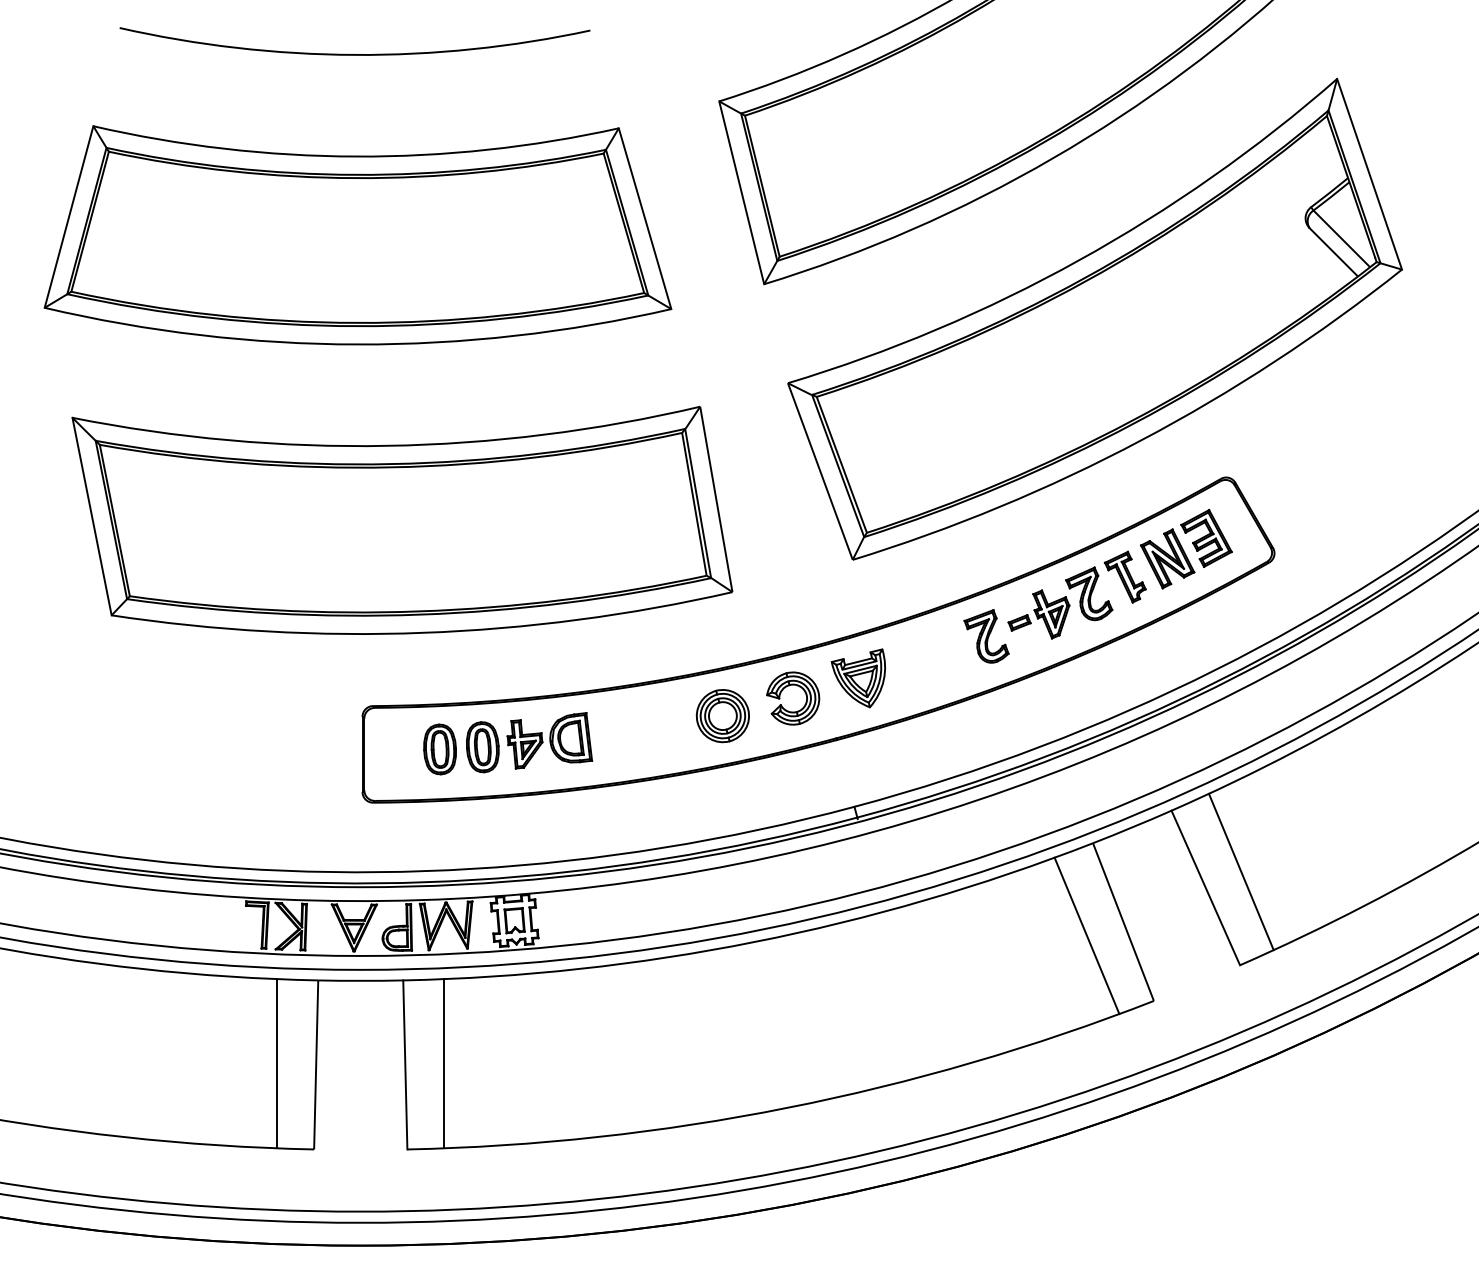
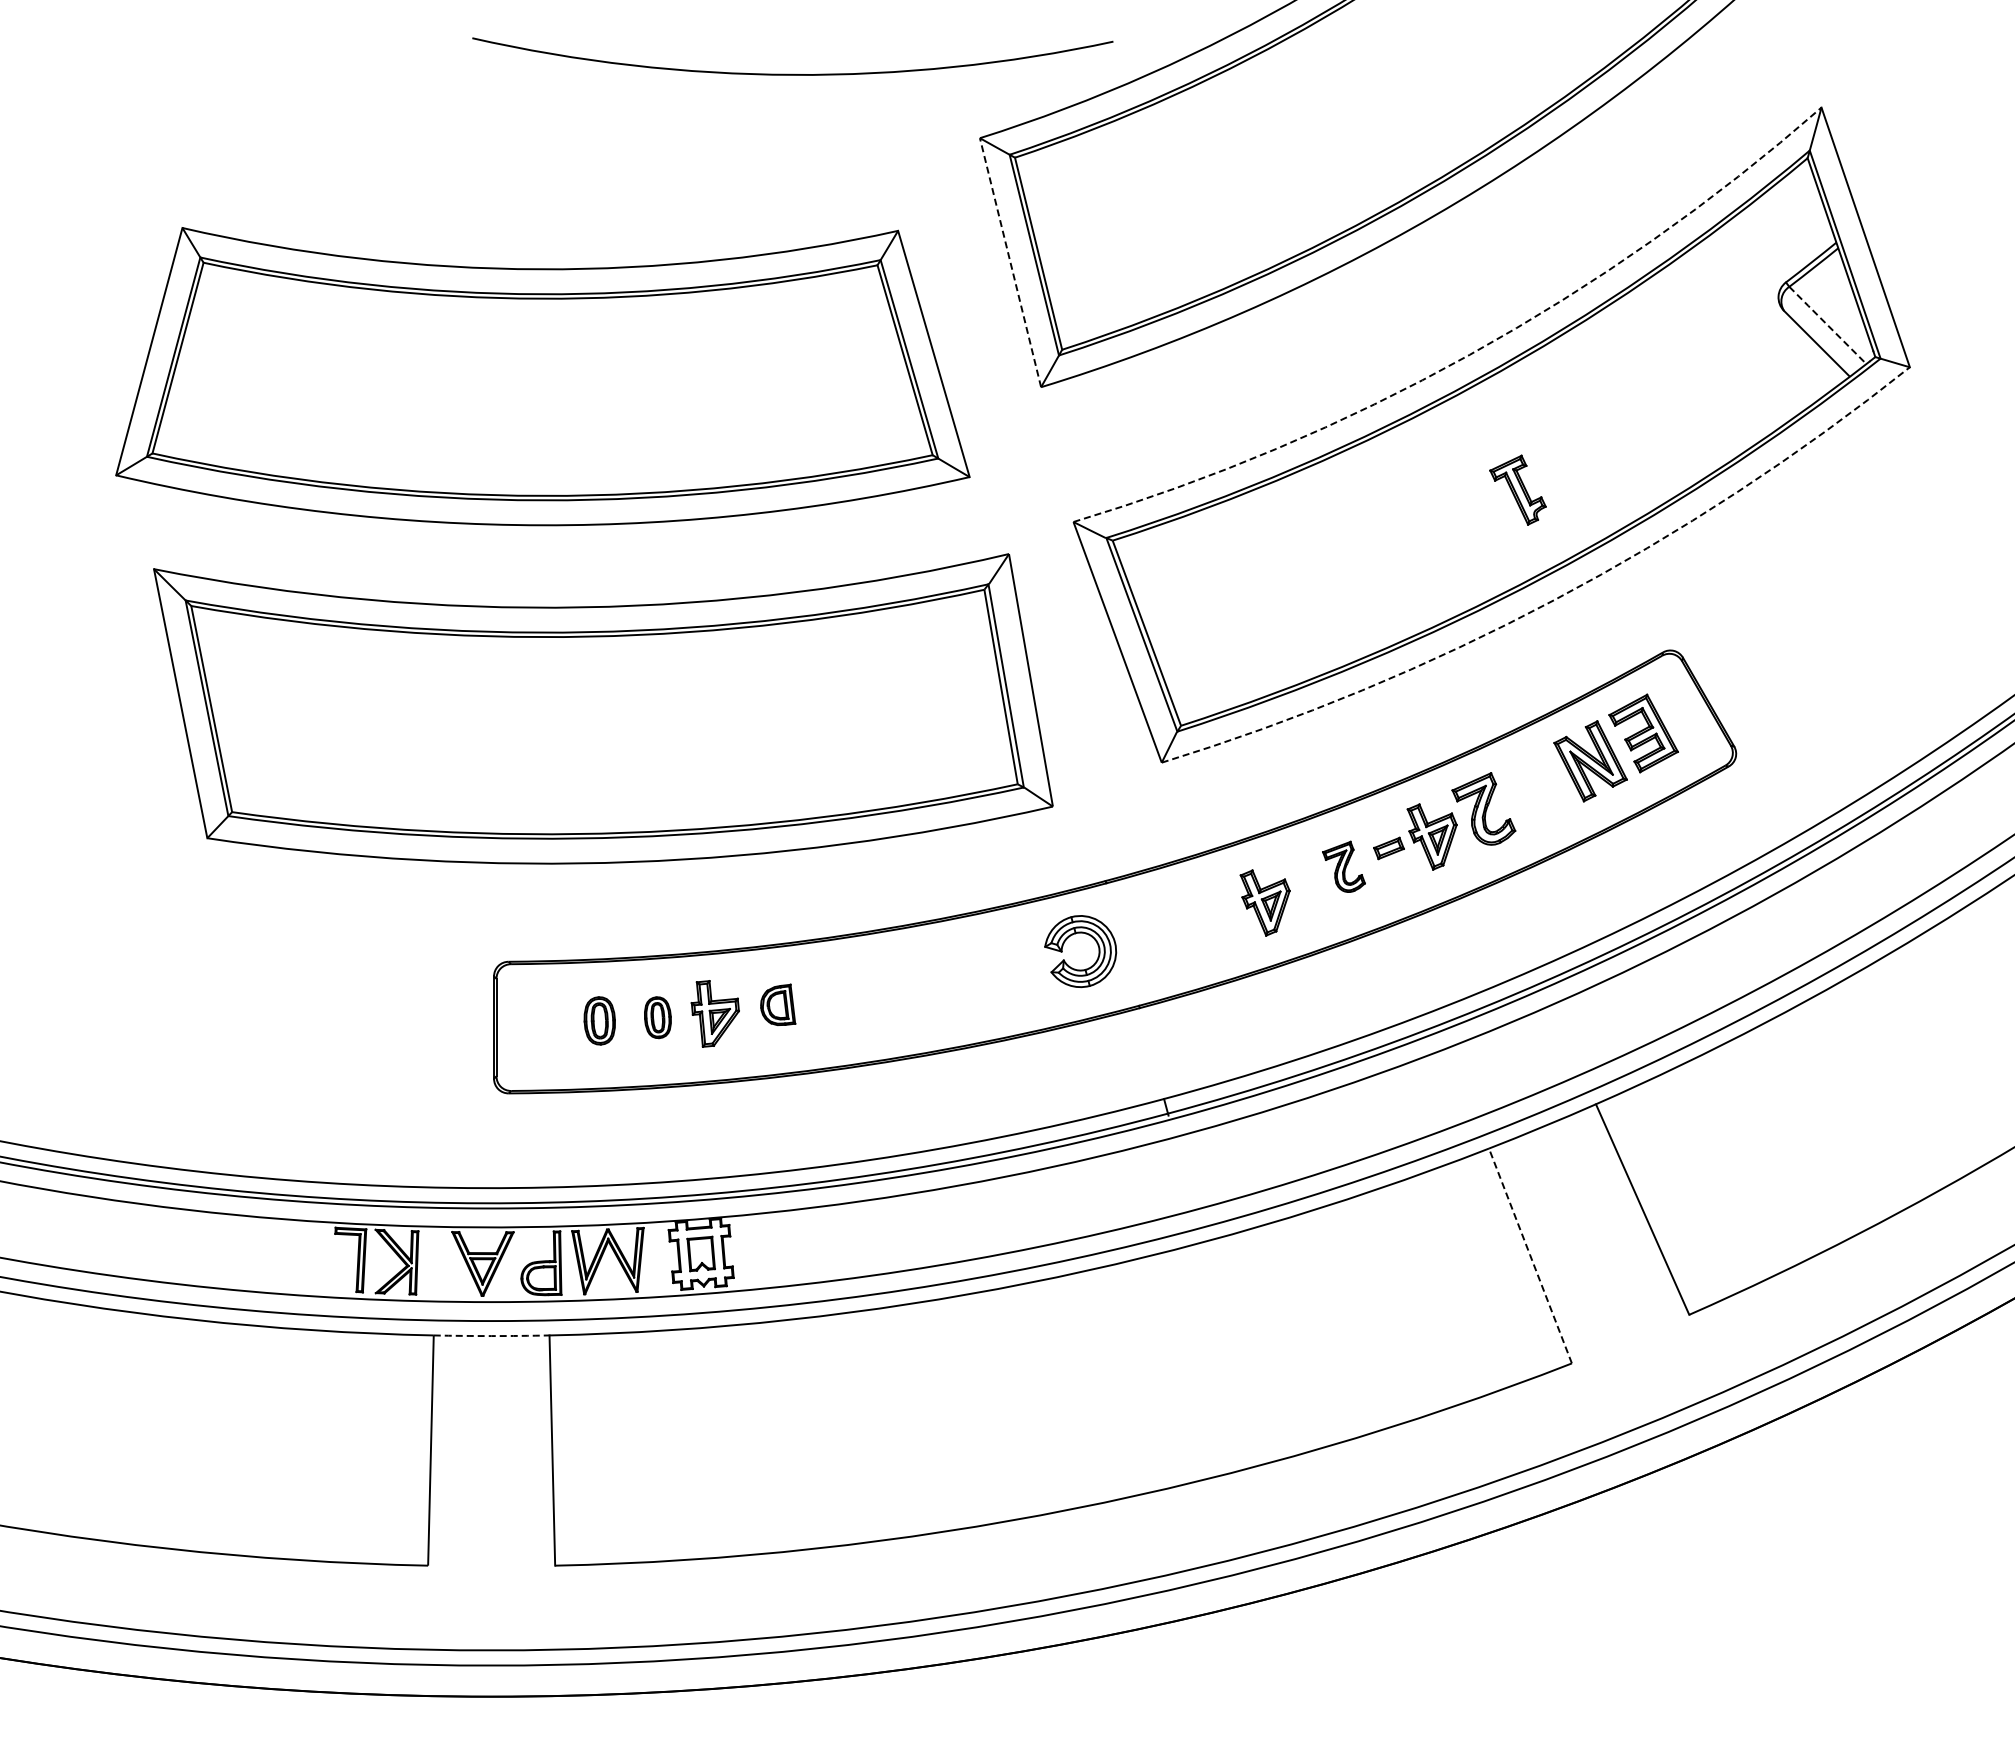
arc: (354, 53) -> (792, 73), moved
line: (741, 192) -> (1010, 262), solid -> dashed
part: (357, 235) -> (542, 376), moved
line: (1341, 238) -> (1827, 325), solid -> dashed
arc: (1078, 260) -> (1469, 354), solid -> dashed
arc: (1141, 440) -> (1554, 600), solid -> dashed
part: (402, 520) -> (603, 708), moved
part: (1124, 576) -> (1517, 489), moved
part: (986, 636) -> (1343, 866), size x0.7
part: (928, 662) -> (1264, 902), added
part: (858, 677) -> (1169, 923), removed
part: (722, 715) -> (984, 974), removed
part: (570, 737) -> (777, 1004), size x0.6
part: (482, 746) -> (657, 1017), size x0.6
part: (439, 749) -> (599, 1020), size x0.7
line: (1240, 871) -> (1690, 1187), removed
line: (1123, 920) -> (1530, 1254), solid -> dashed
line: (1086, 935) -> (1480, 1274), removed
arc: (360, 981) -> (491, 1336), solid -> dashed
line: (276, 1063) -> (377, 1448), removed
line: (444, 1063) -> (605, 1448), removed

